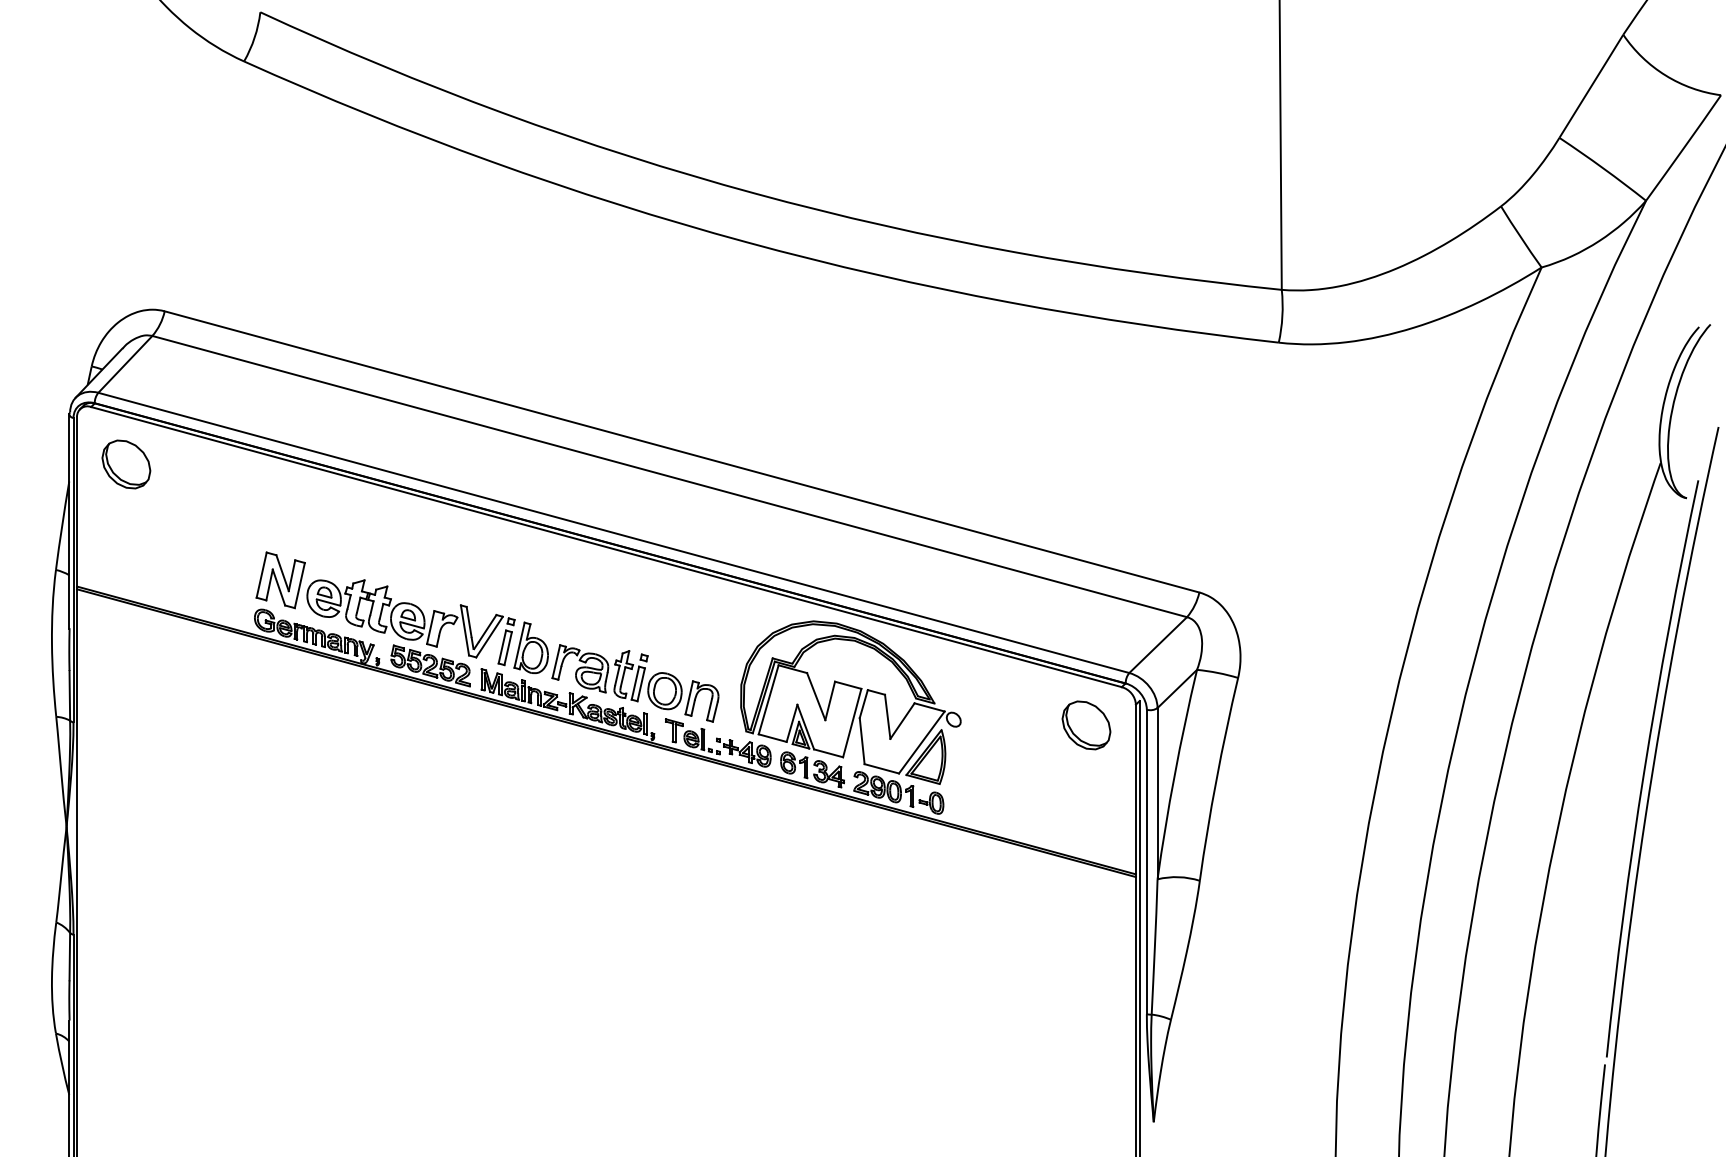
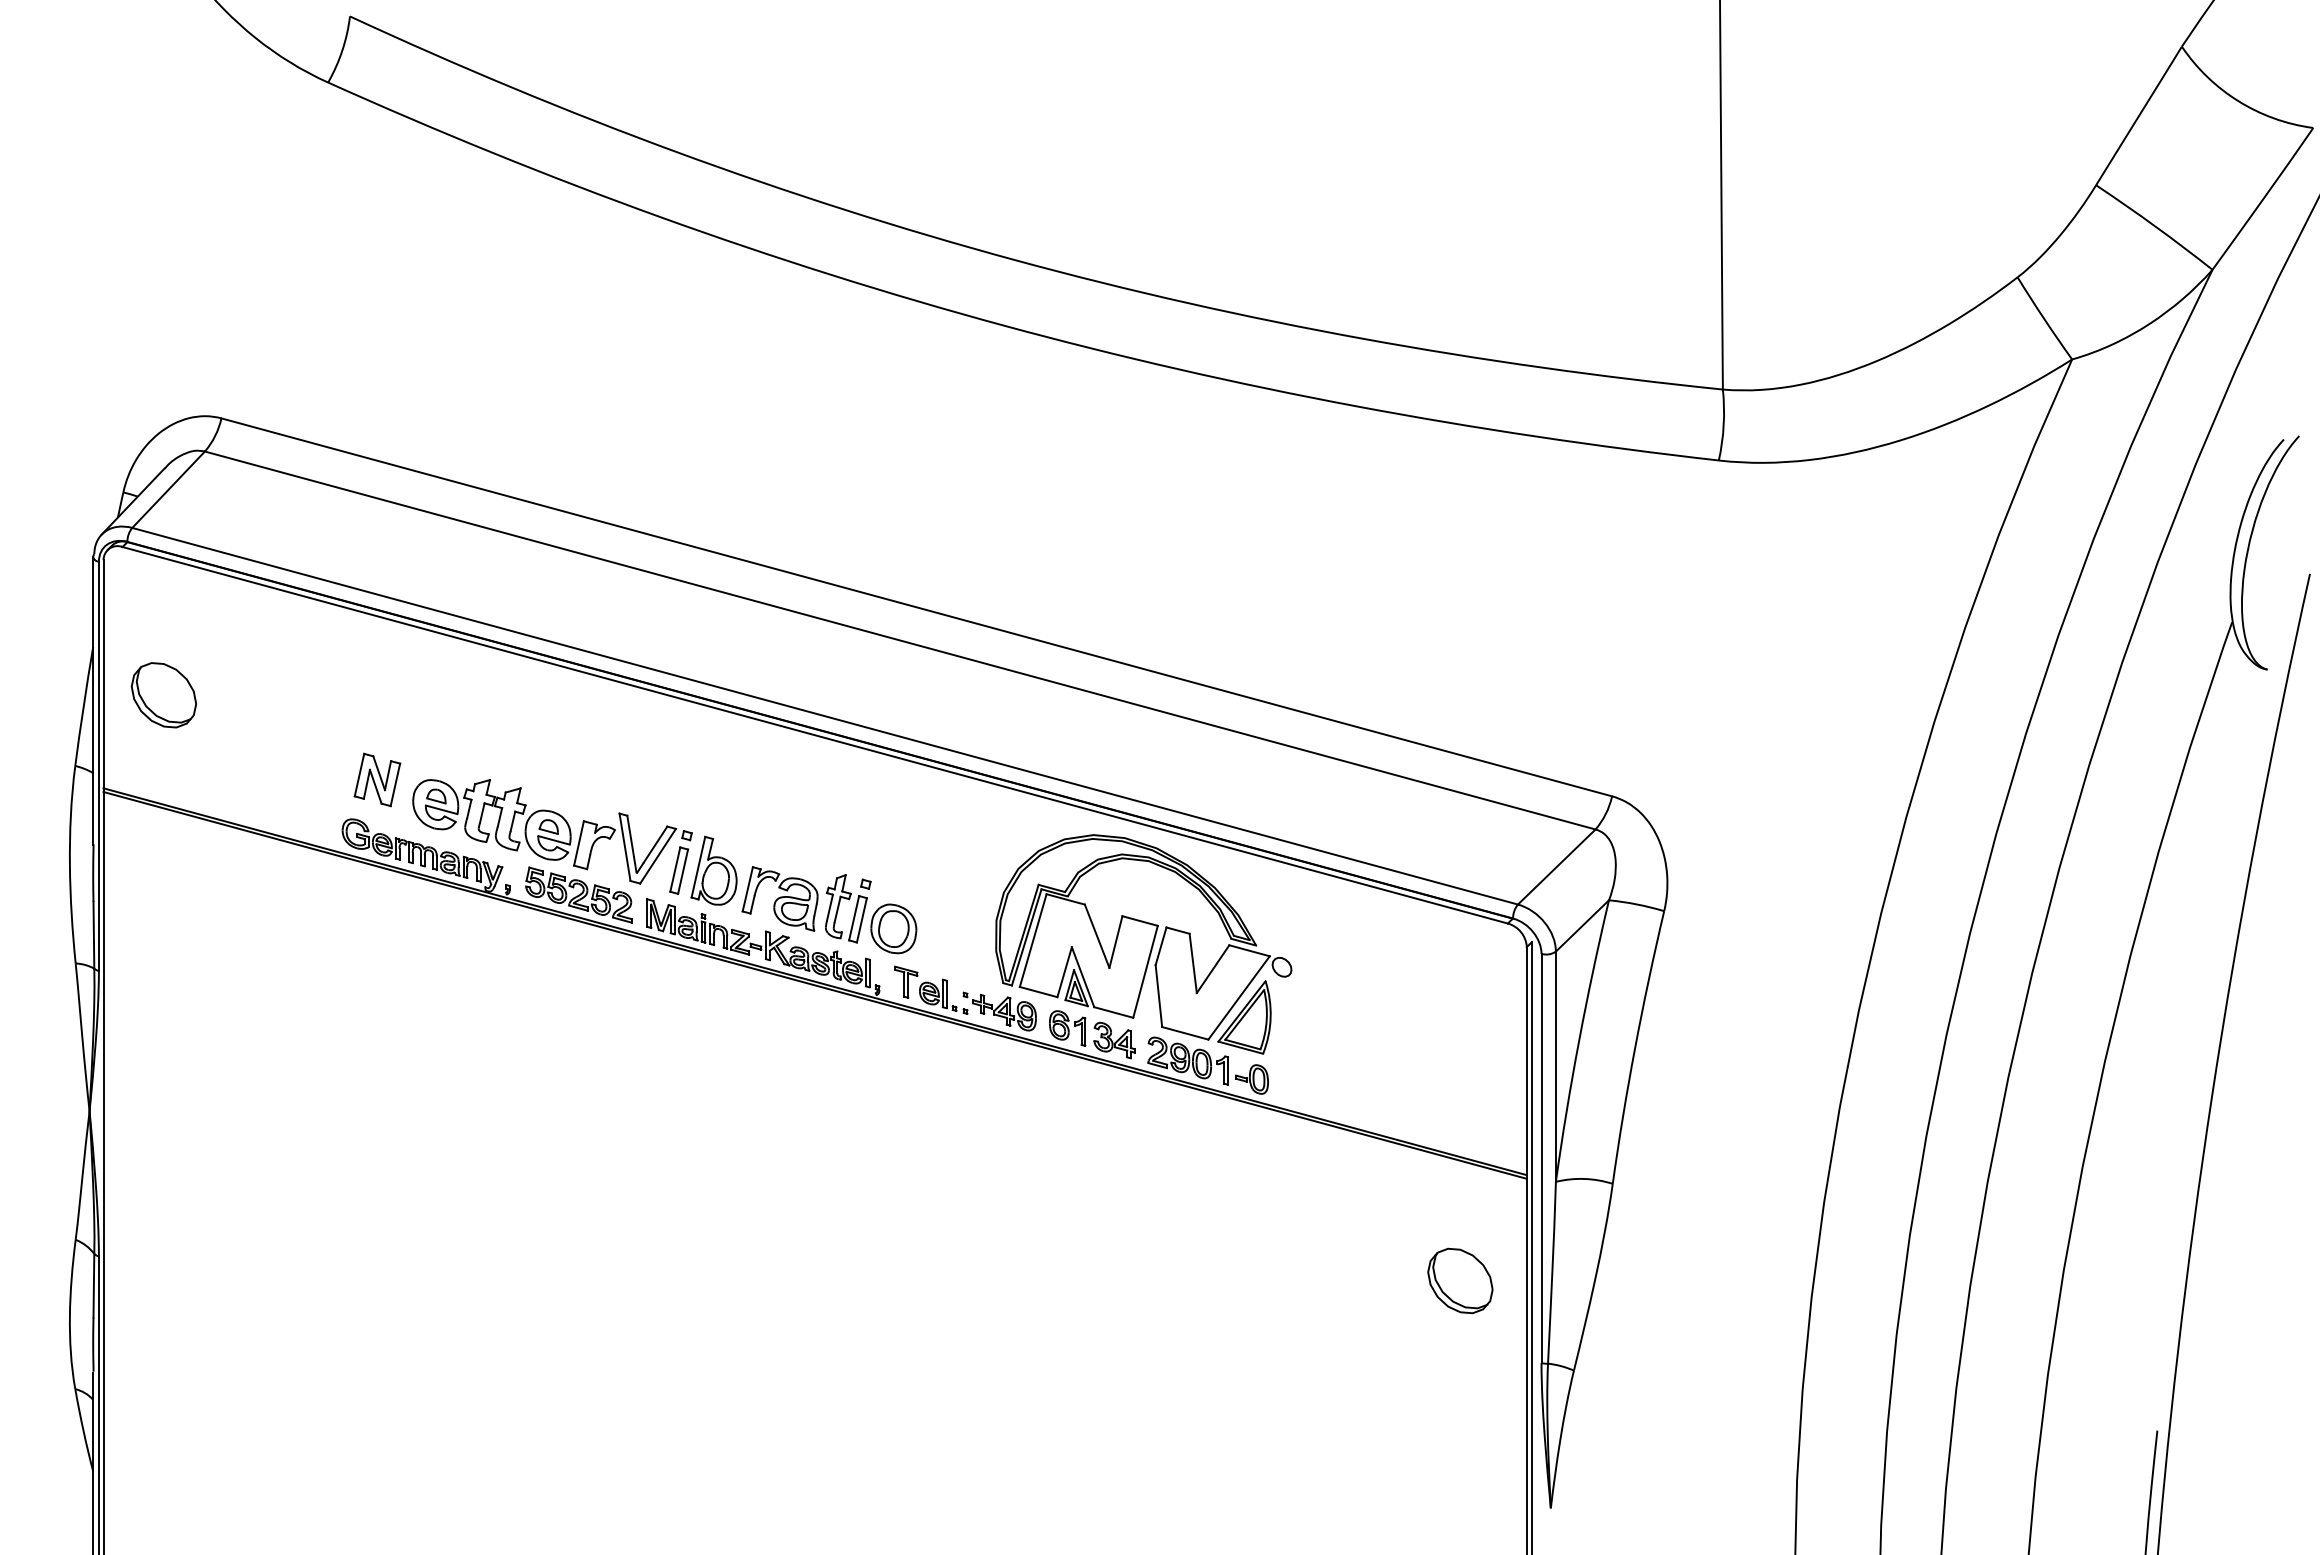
part: (126, 464) -> (163, 695), moved
part: (280, 579) -> (377, 779), size x0.7
part: (695, 699) -> (935, 940), removed
part: (1086, 725) -> (1460, 1280), moved
curve: (1646, 766) -> (2212, 1030), removed

